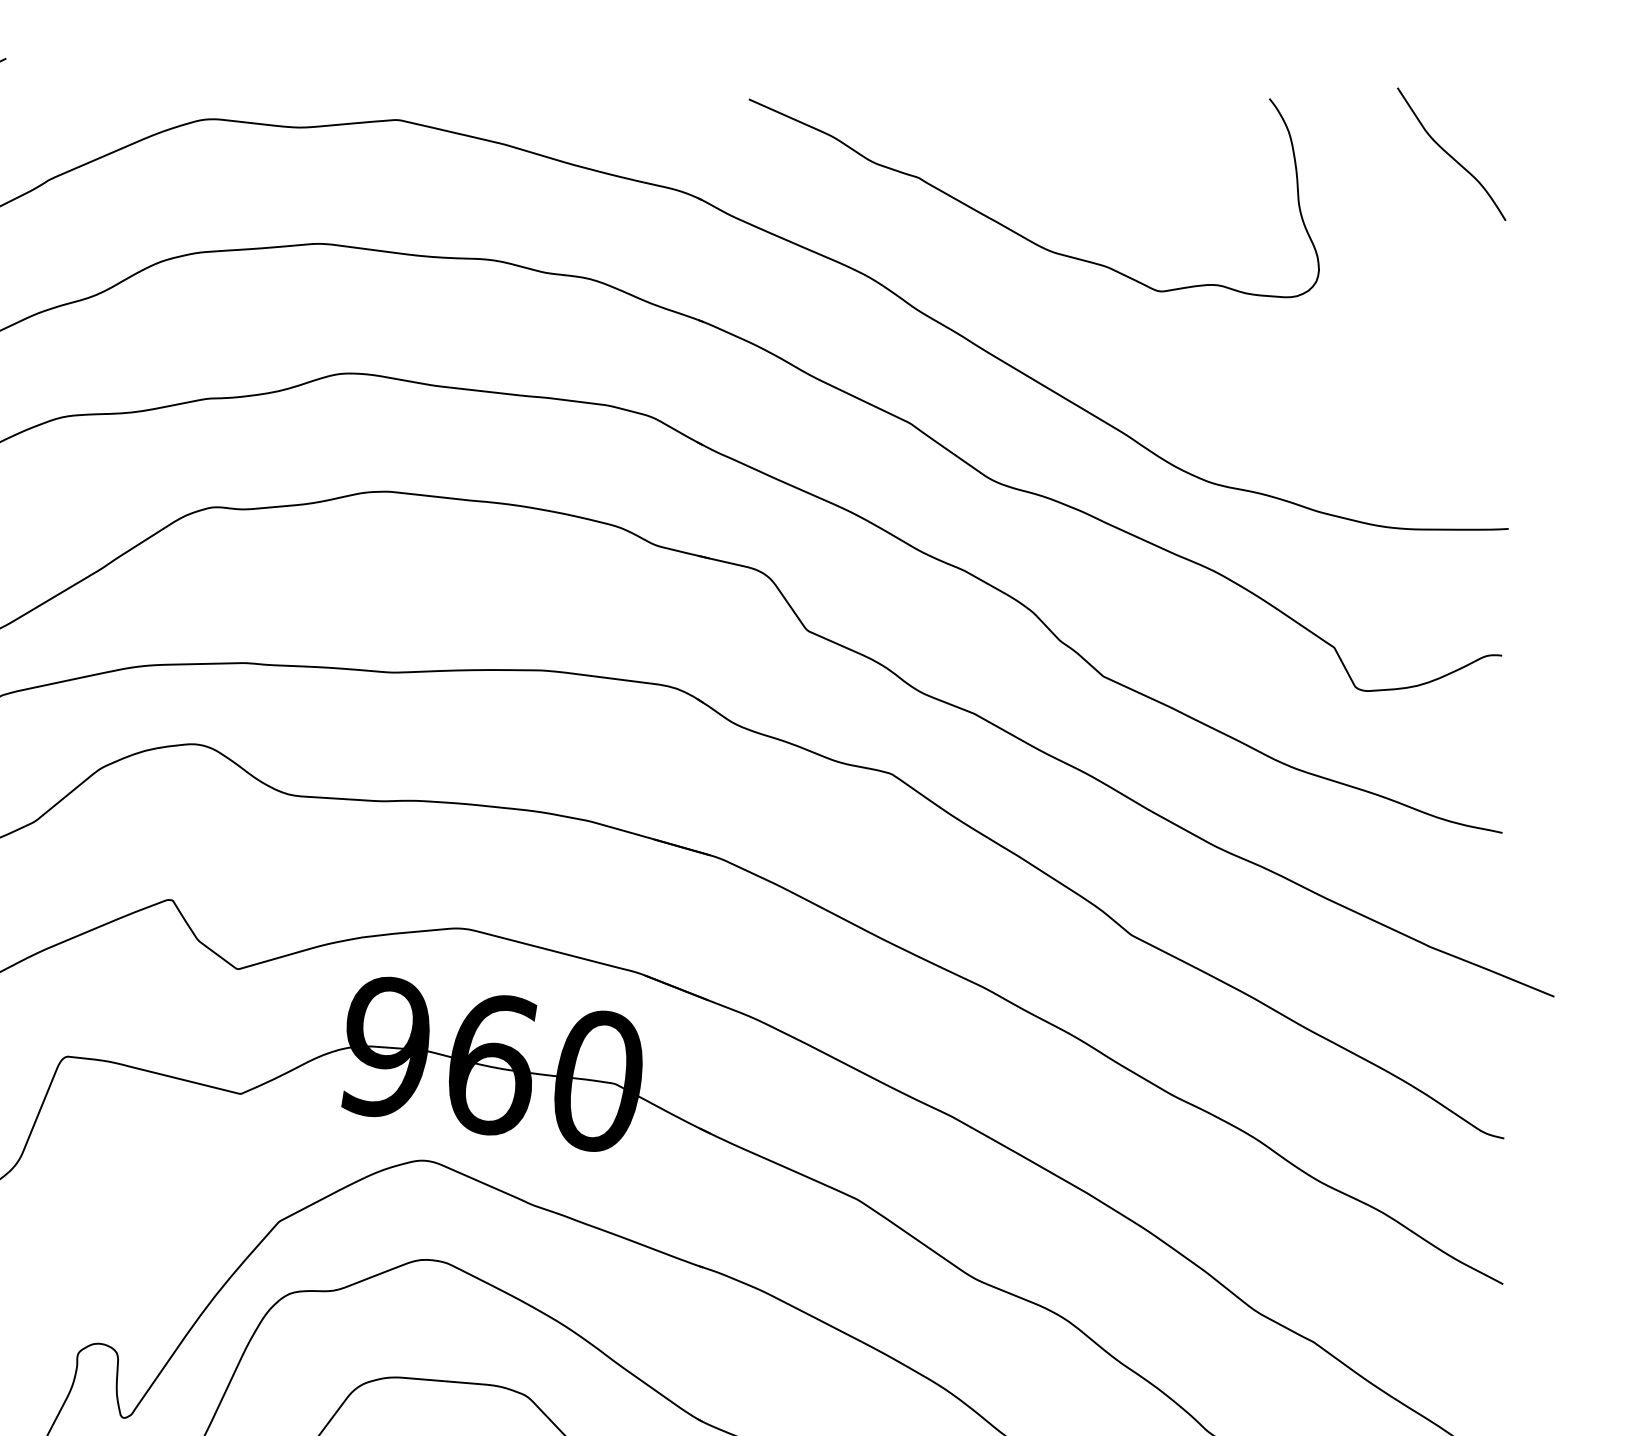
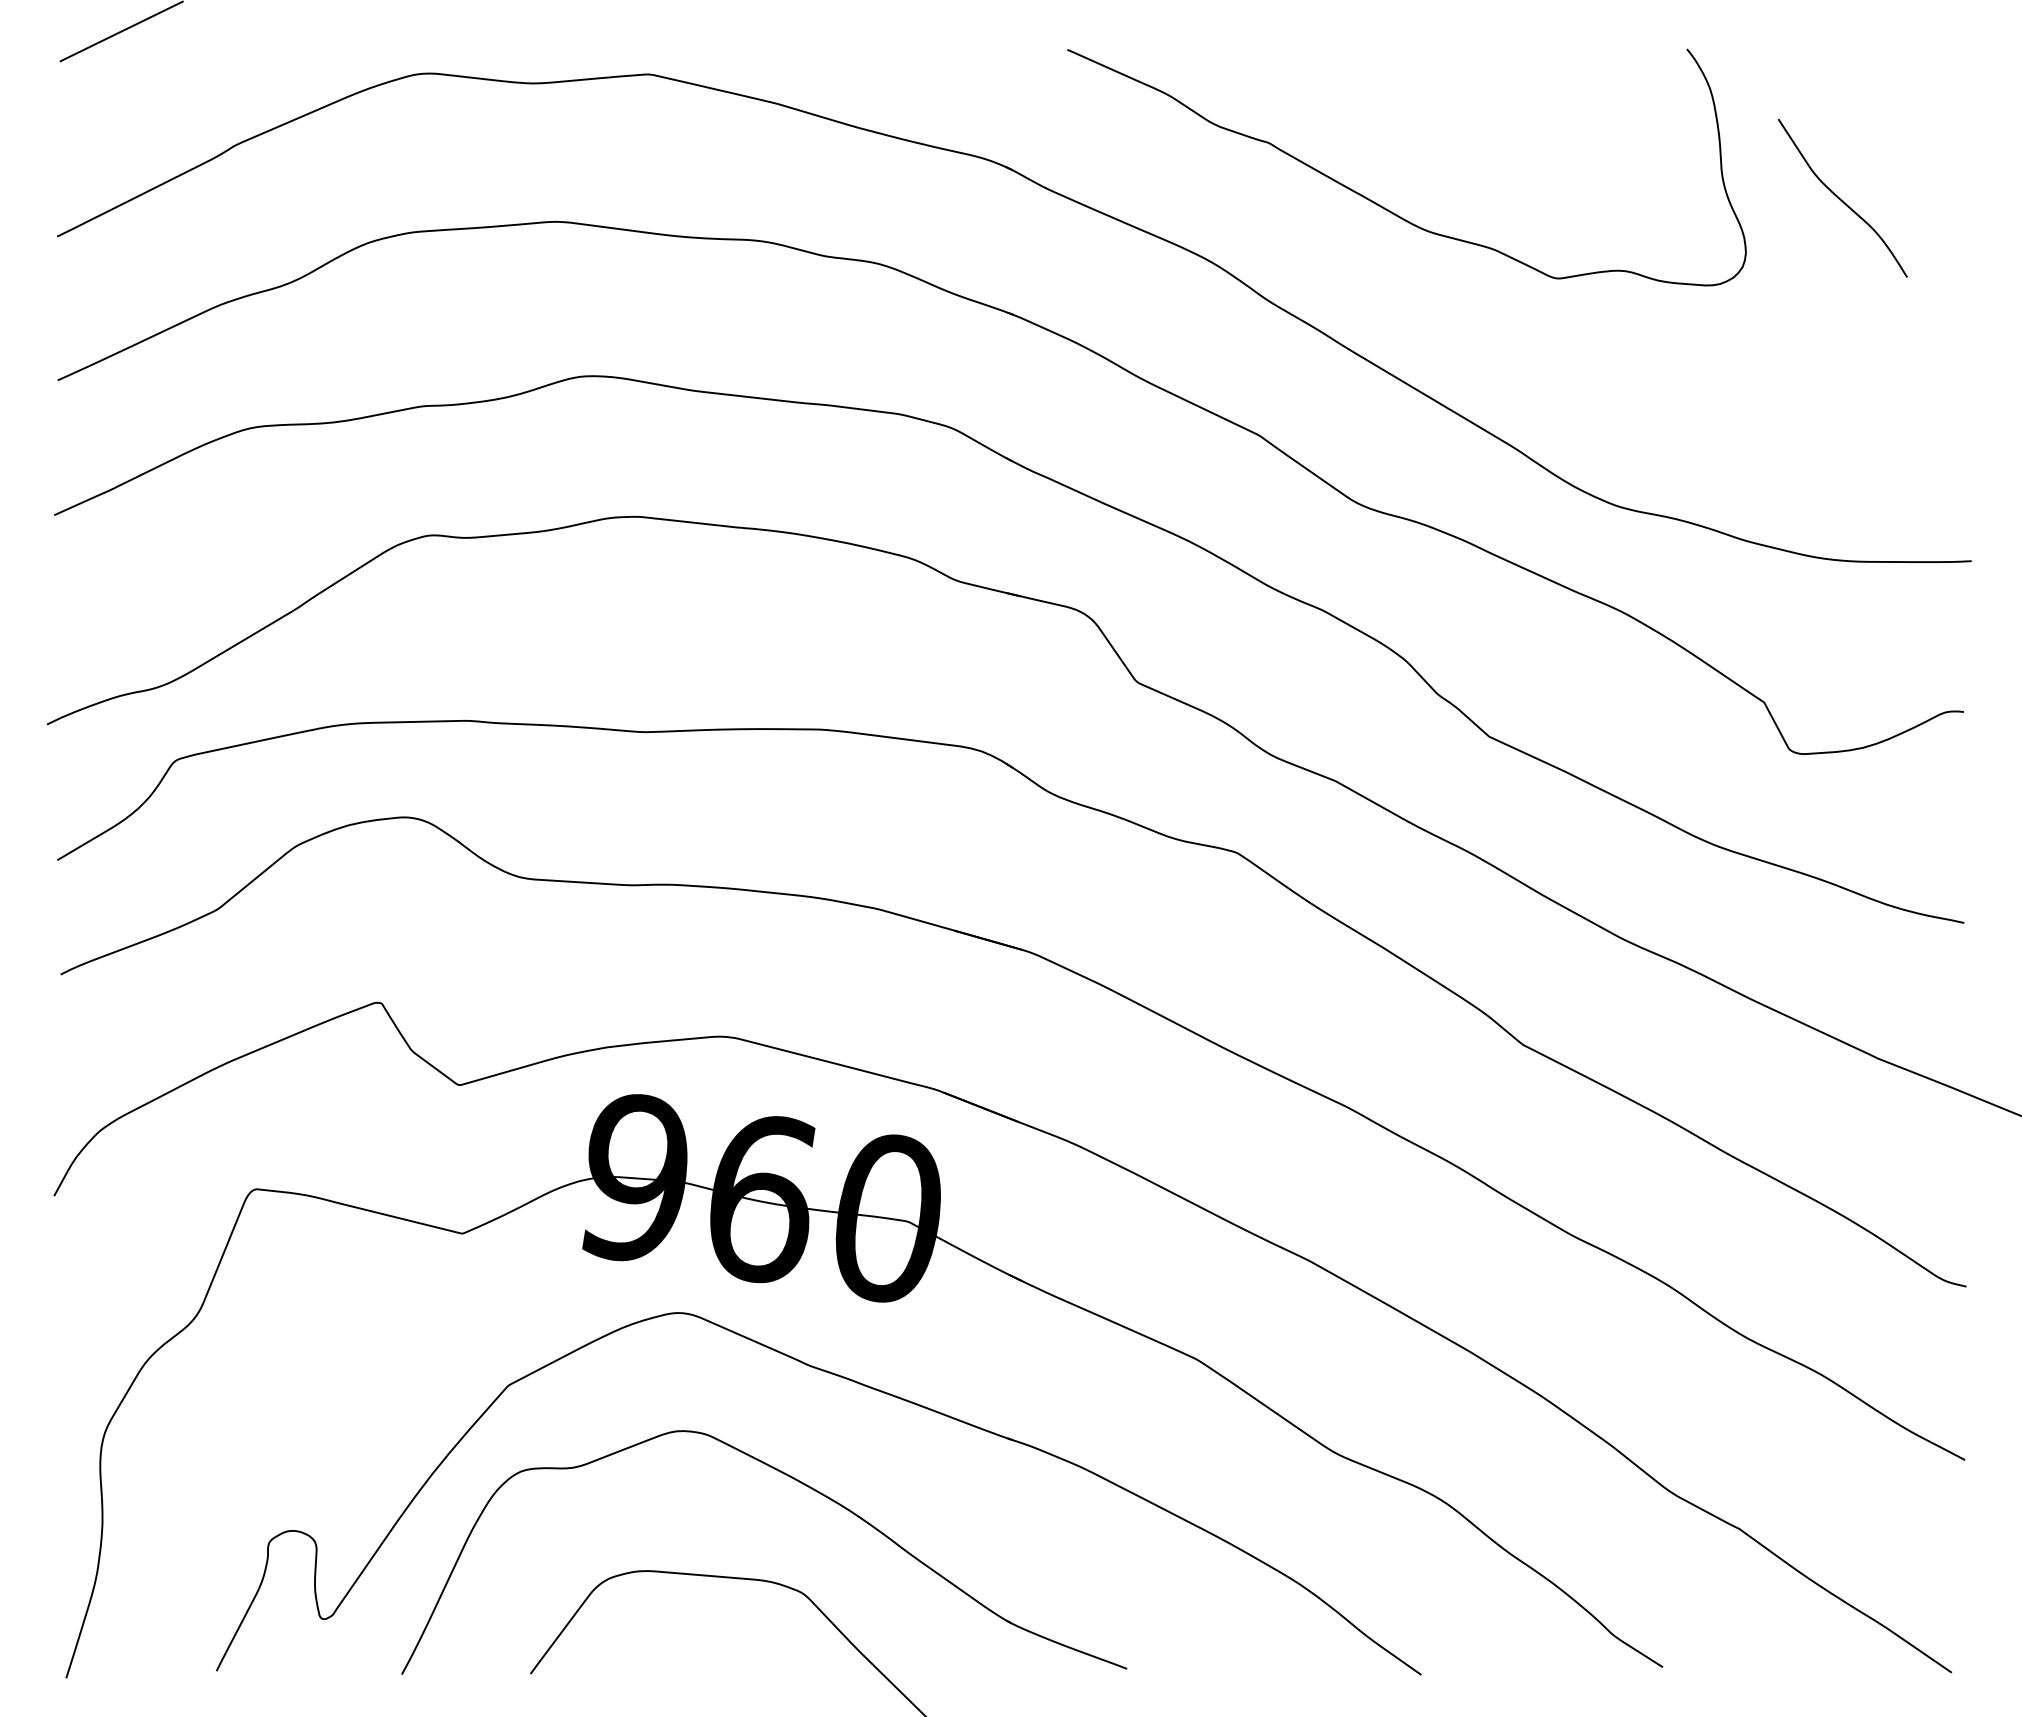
curve: (1449, 154) -> (1840, 198), moved

